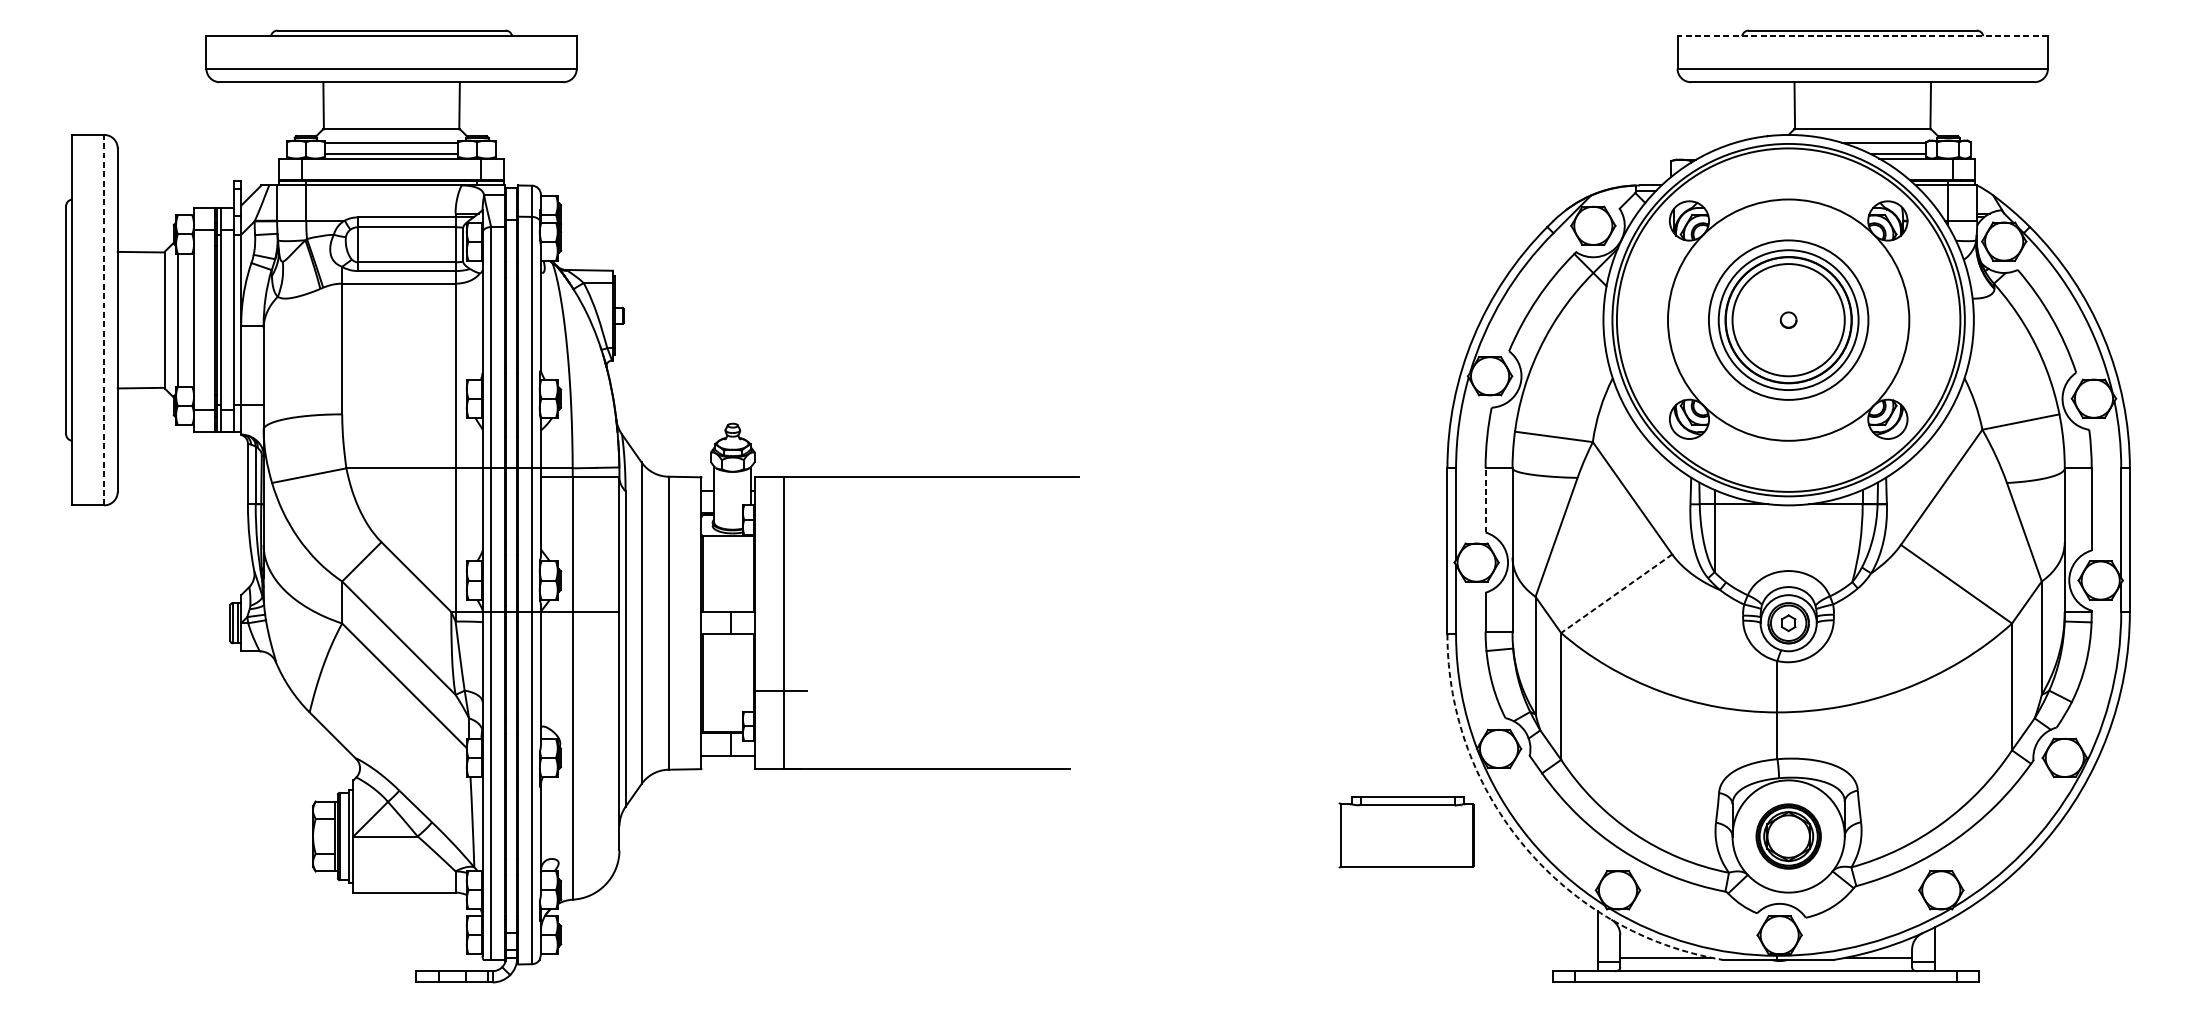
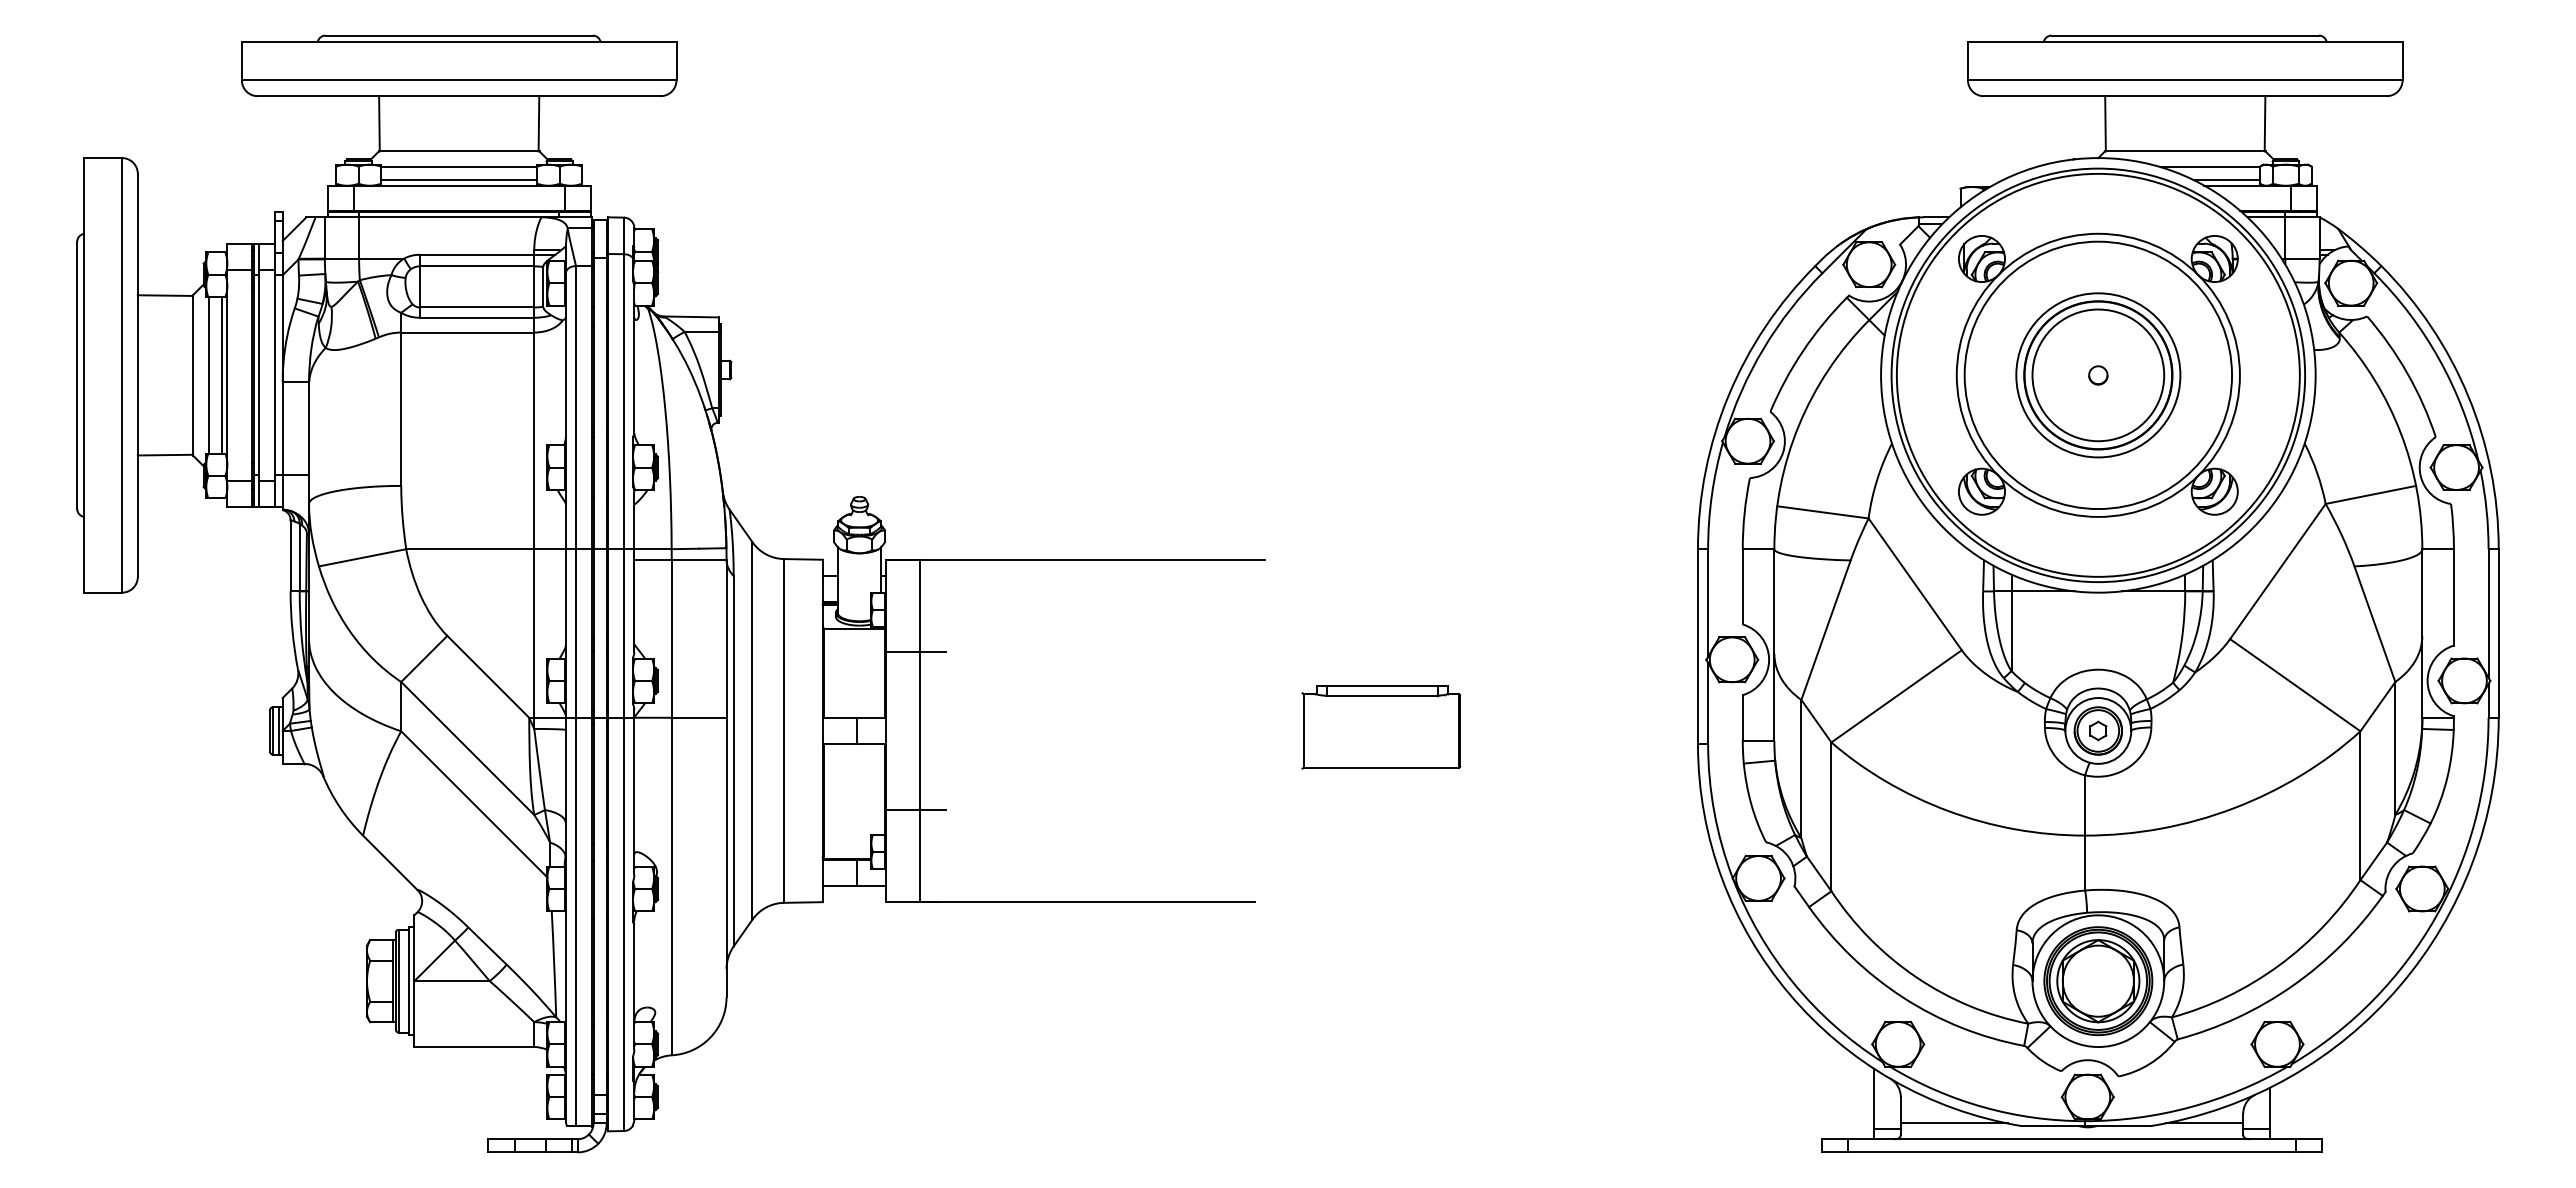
line: (1862, 36) -> (2184, 42), dashed -> solid
line: (104, 319) -> (122, 374), dashed -> solid
line: (189, 320) -> (222, 375), added
circle: (1788, 320) -> (2098, 375), size x1.43
line: (1485, 500) -> (1742, 586), dashed -> solid
line: (780, 555) -> (915, 651), added
line: (1616, 593) -> (1896, 696), dashed -> solid
part: (1406, 832) -> (1381, 727), moved
part: (1788, 836) -> (2098, 981), size x1.43
arc: (1525, 847) -> (1789, 994), dashed -> solid

